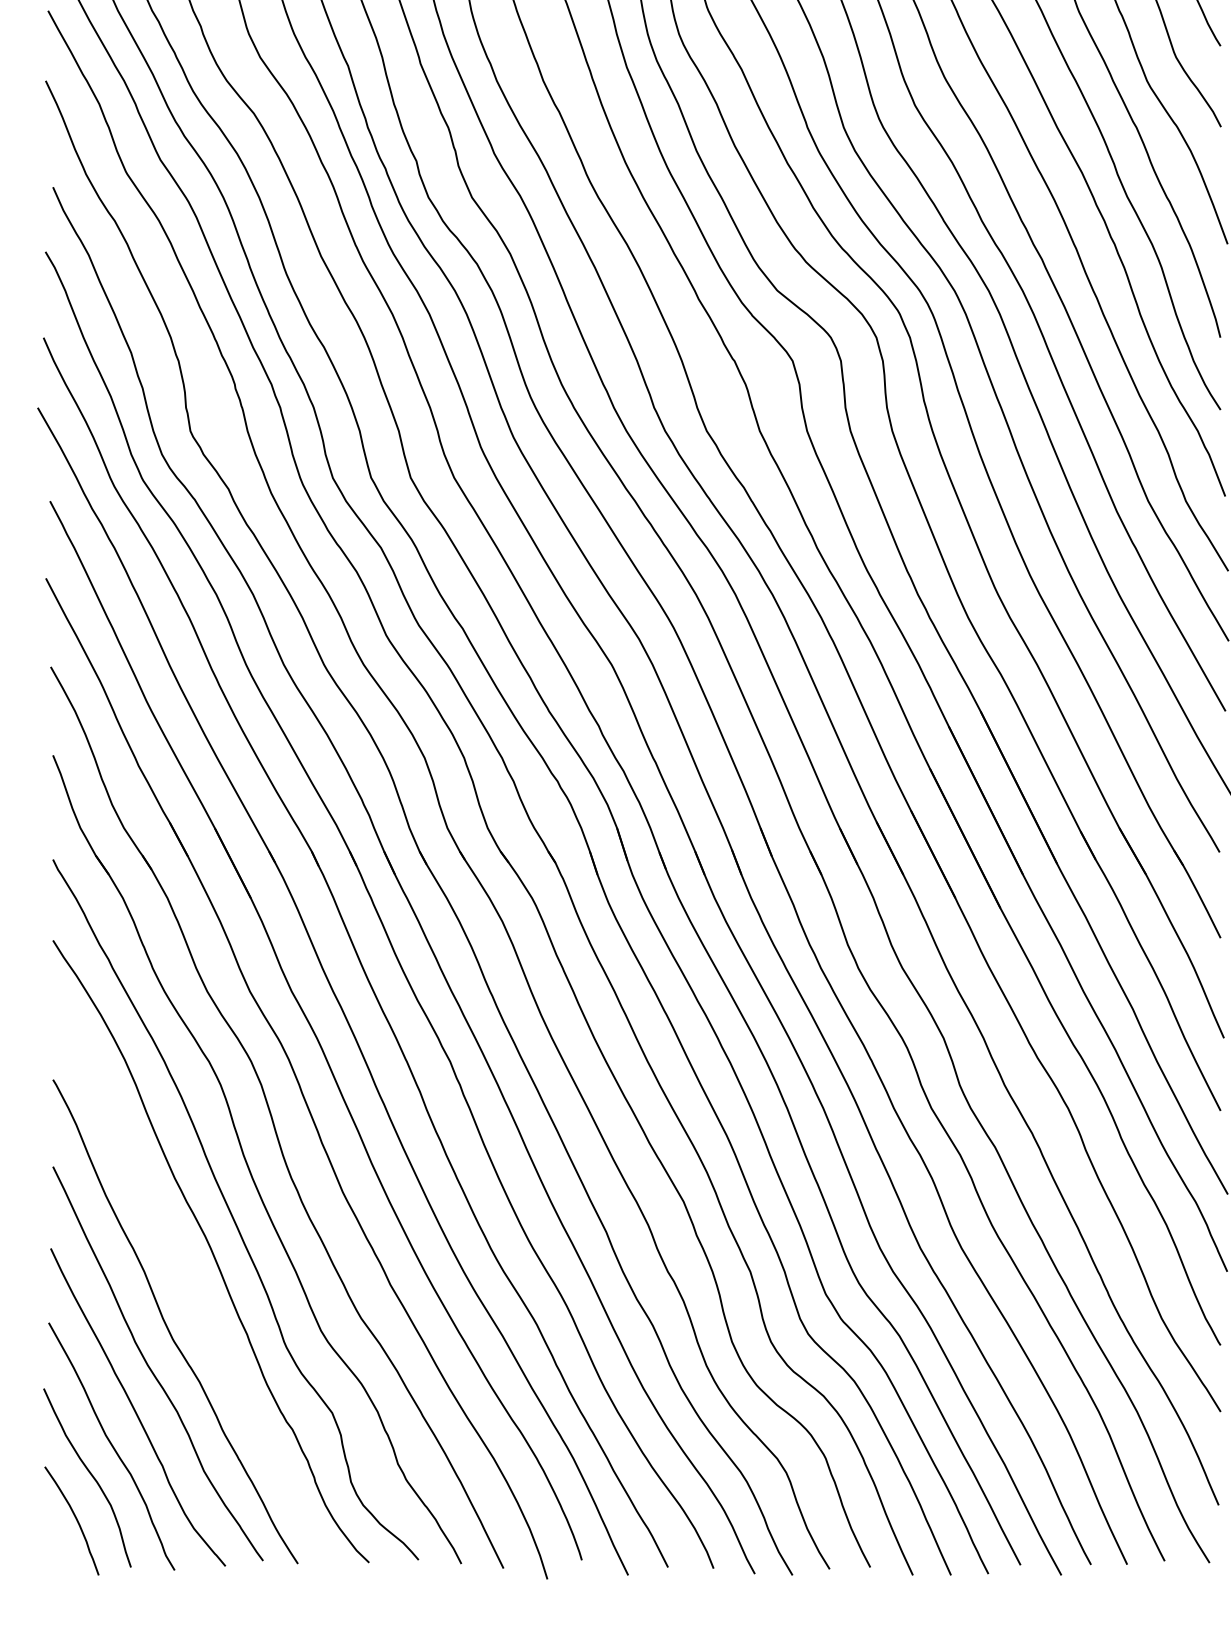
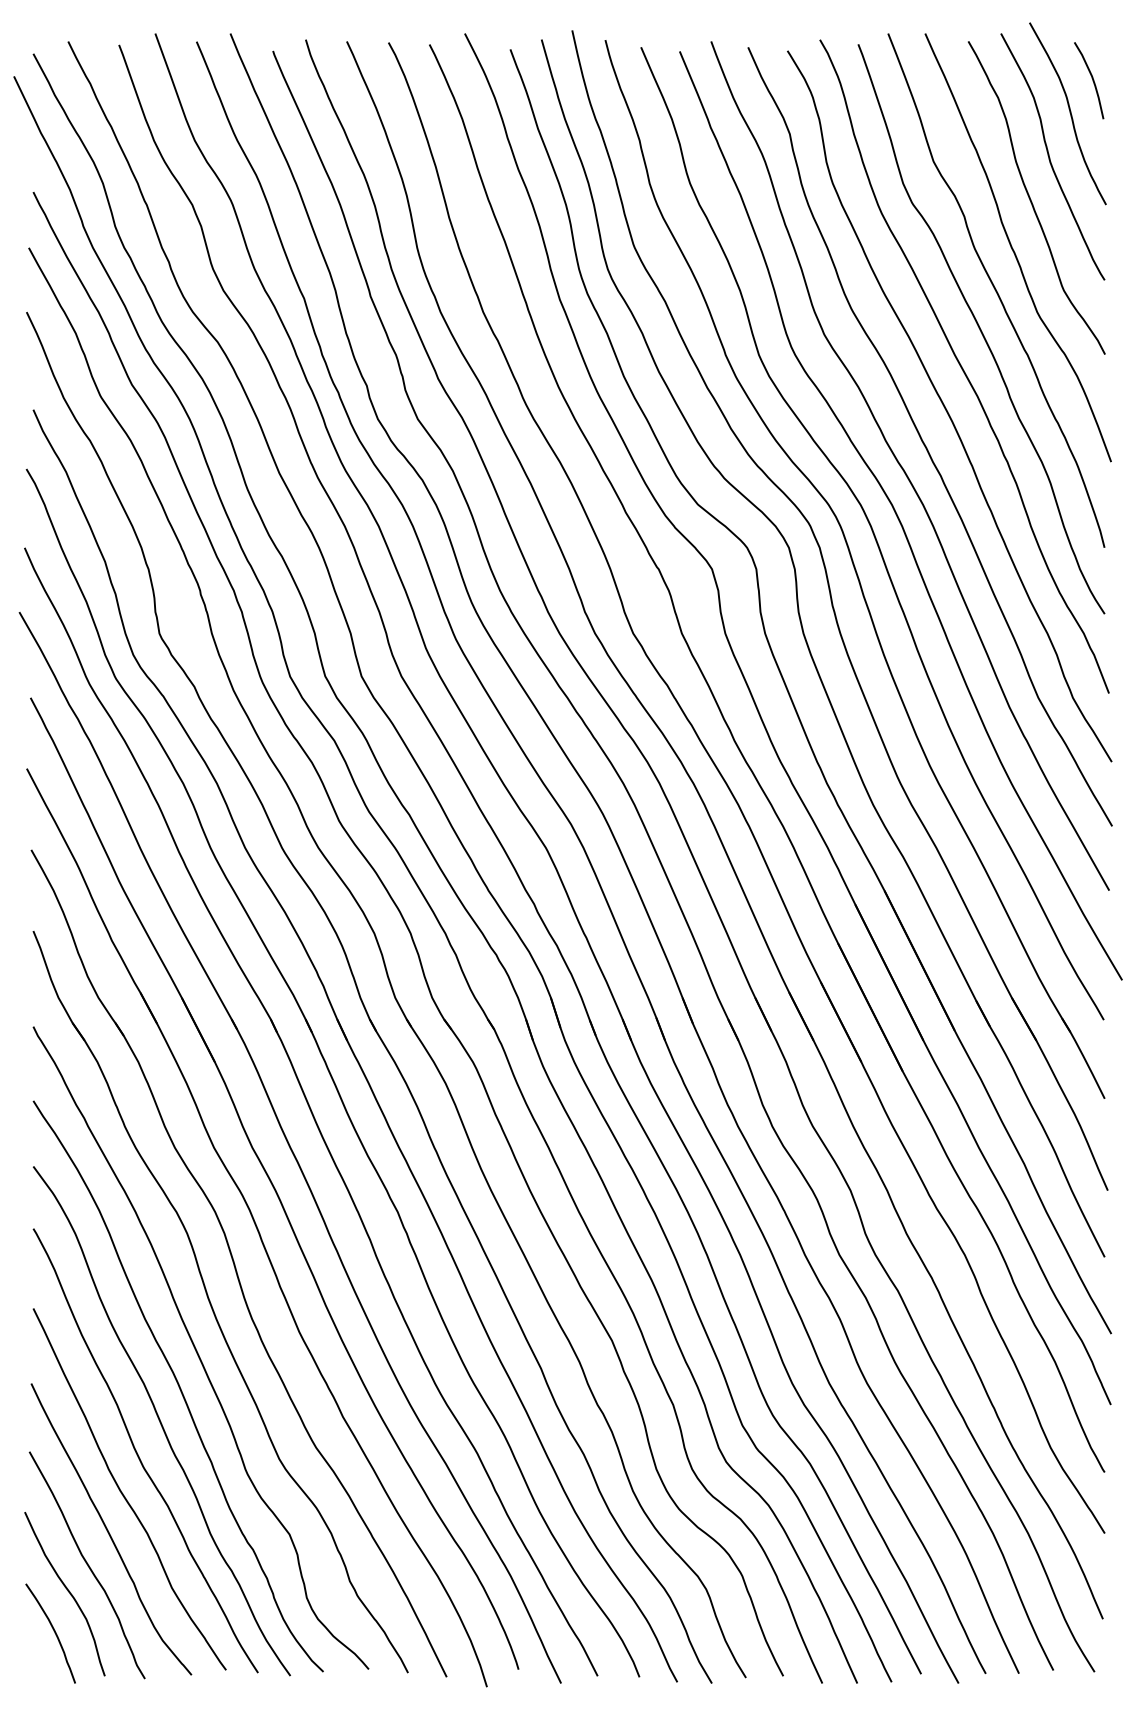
curve: (192, 1289) -> (161, 1421), added

